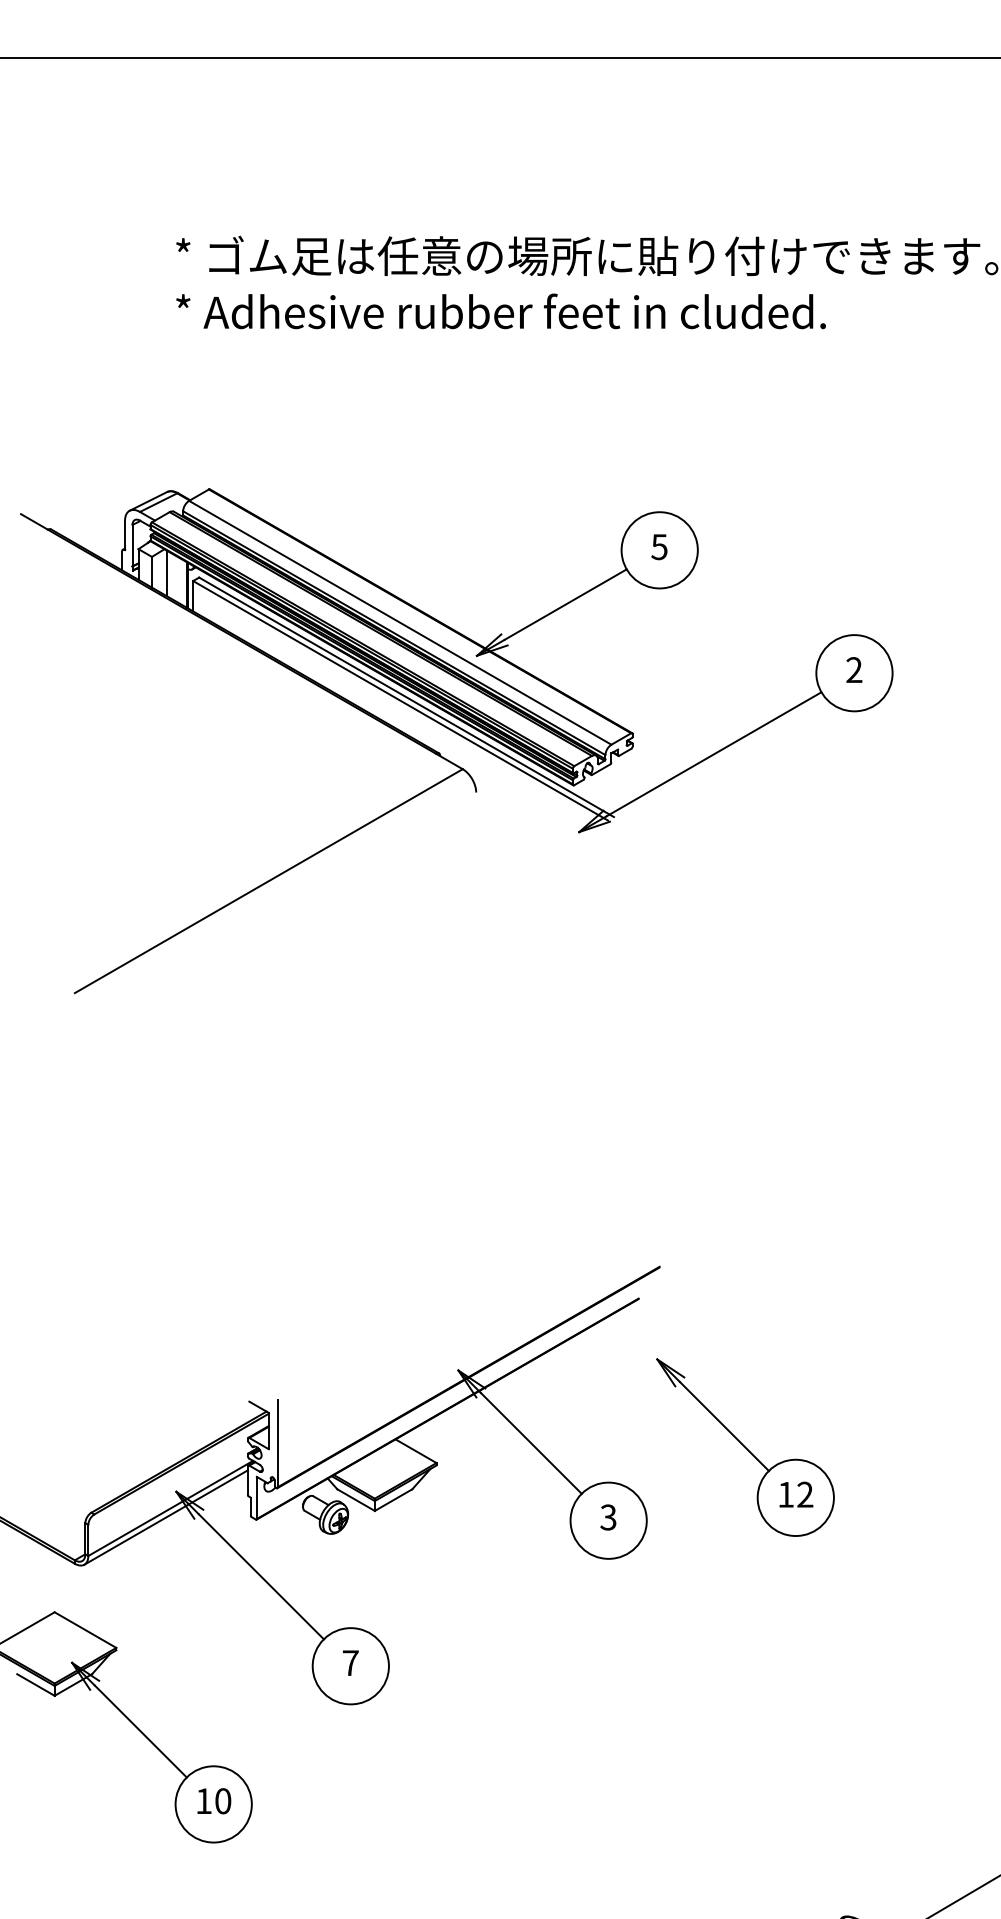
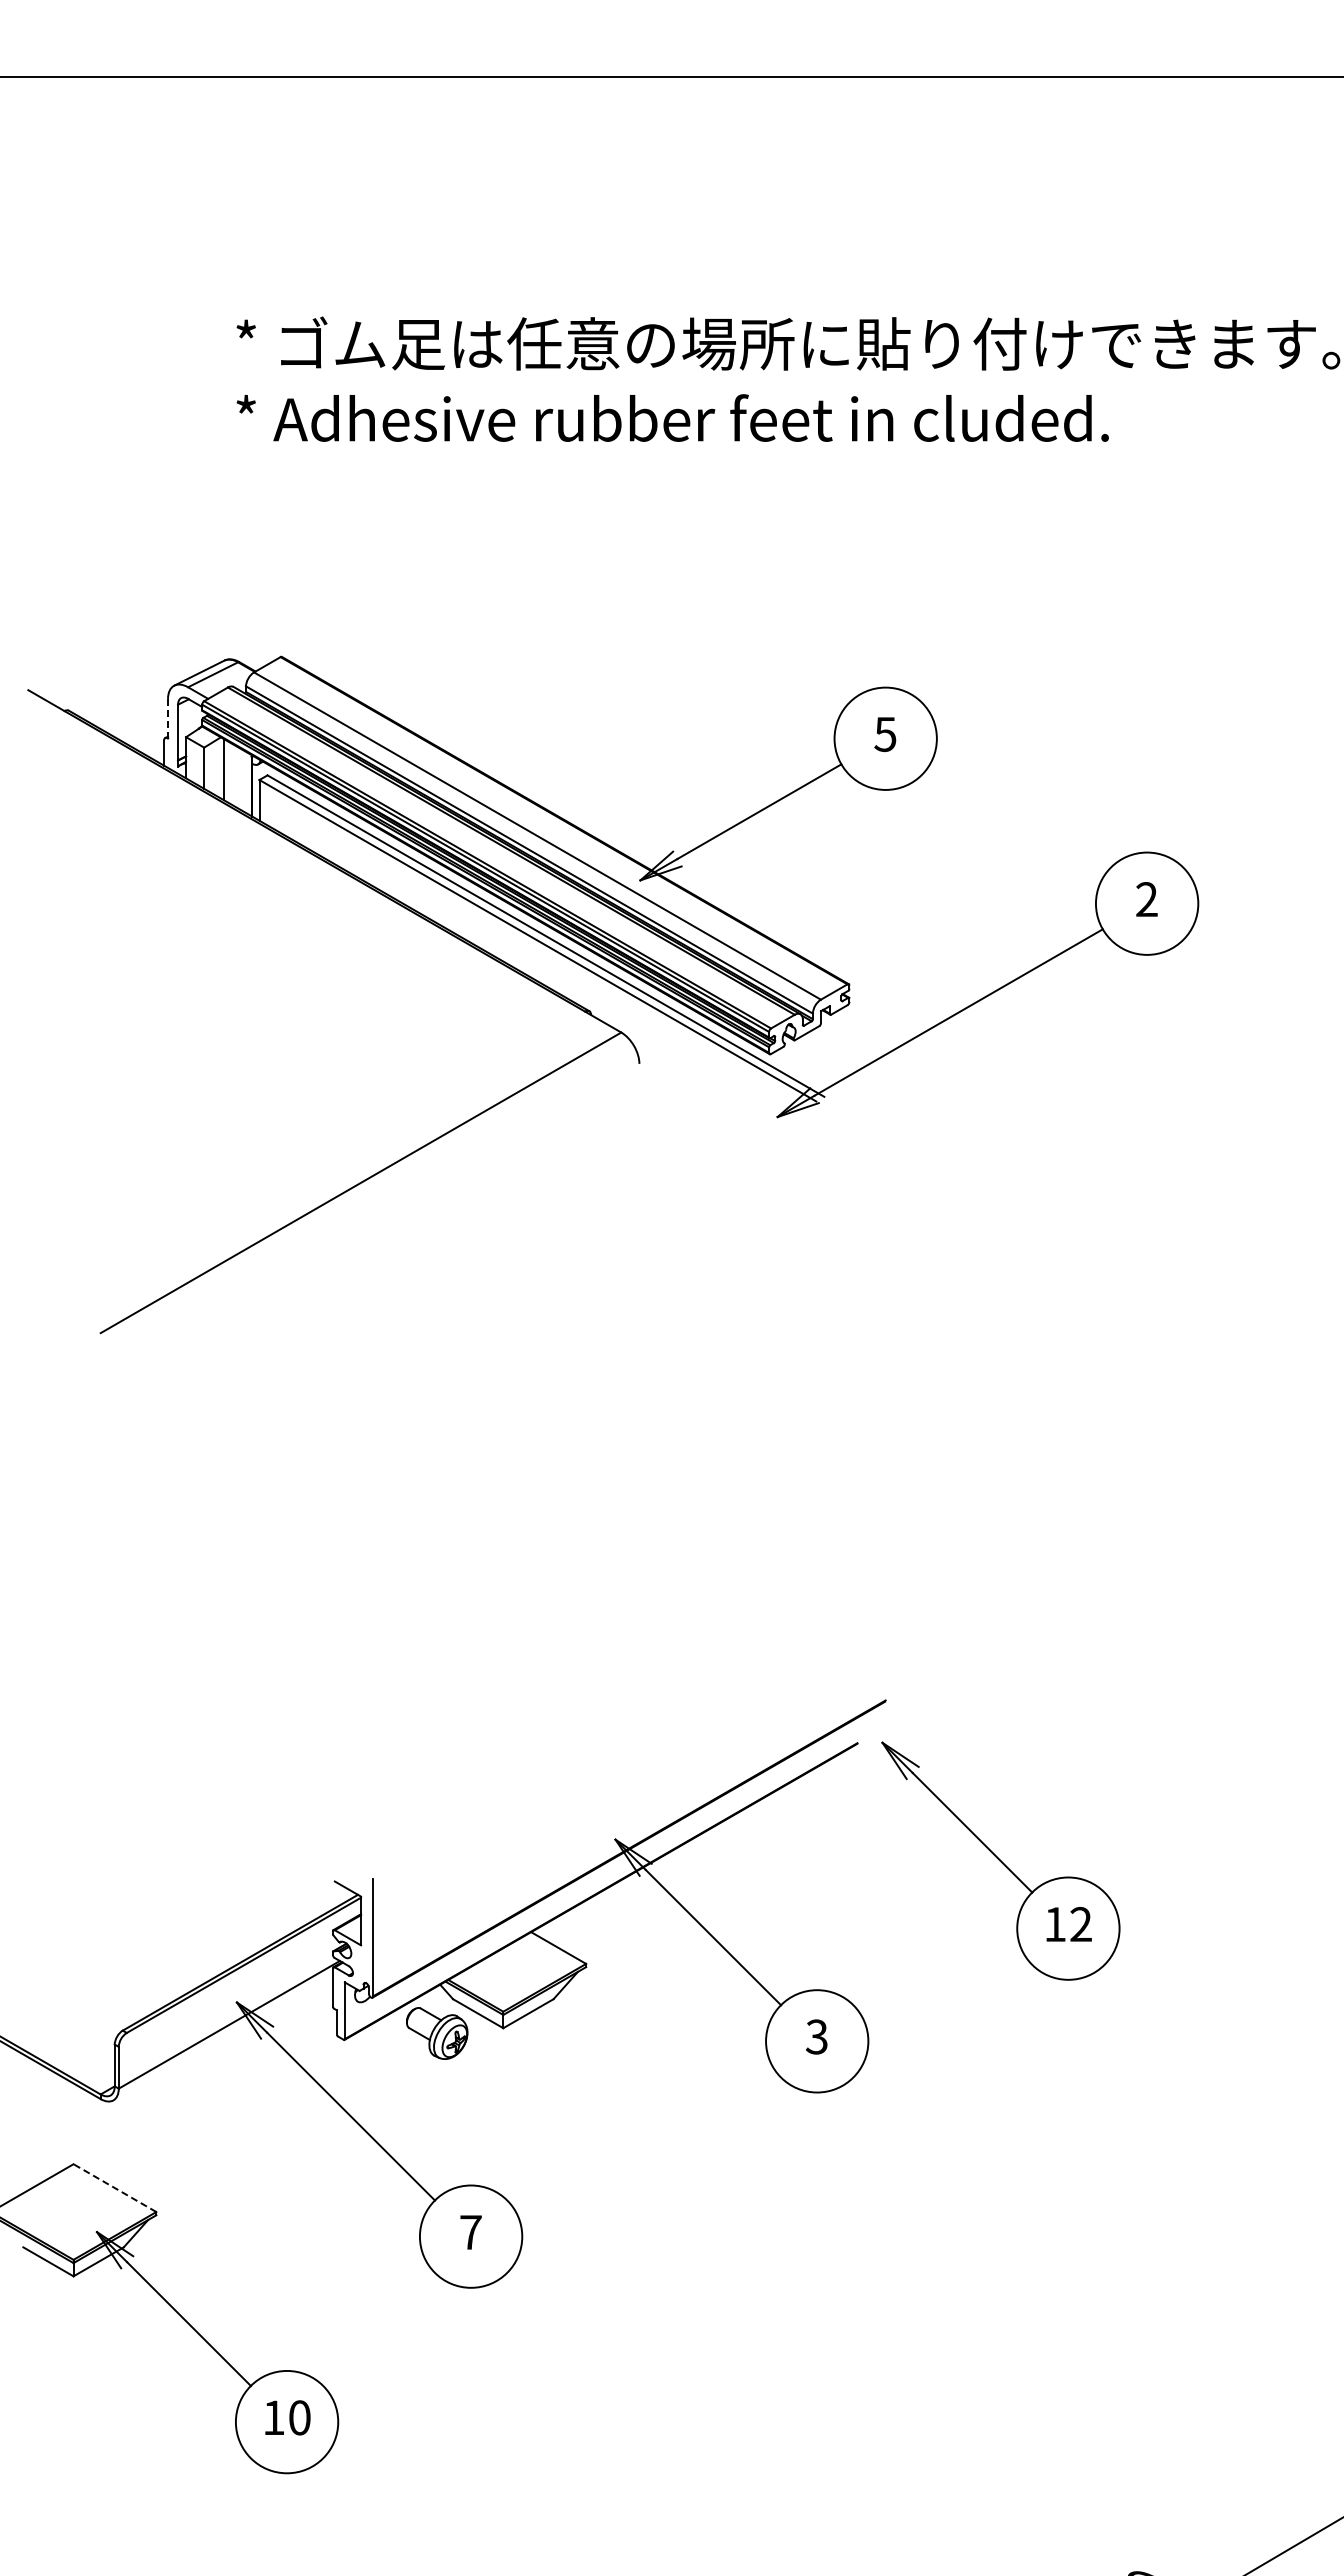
line: (125, 535) -> (168, 718), solid -> dashed
part: (745, 1447) -> (1000, 1860), moved
line: (165, 1517) -> (222, 2036), removed
line: (85, 1630) -> (114, 2188), solid -> dashed

